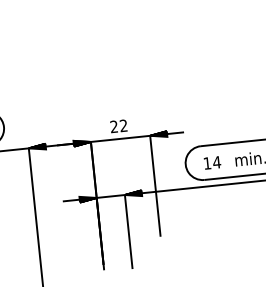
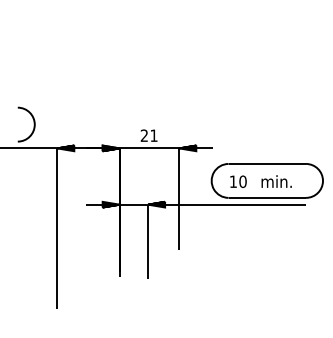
text: (123, 125) -> (153, 135), 22 -> 21
text: (216, 162) -> (242, 181), 14 -> 10

